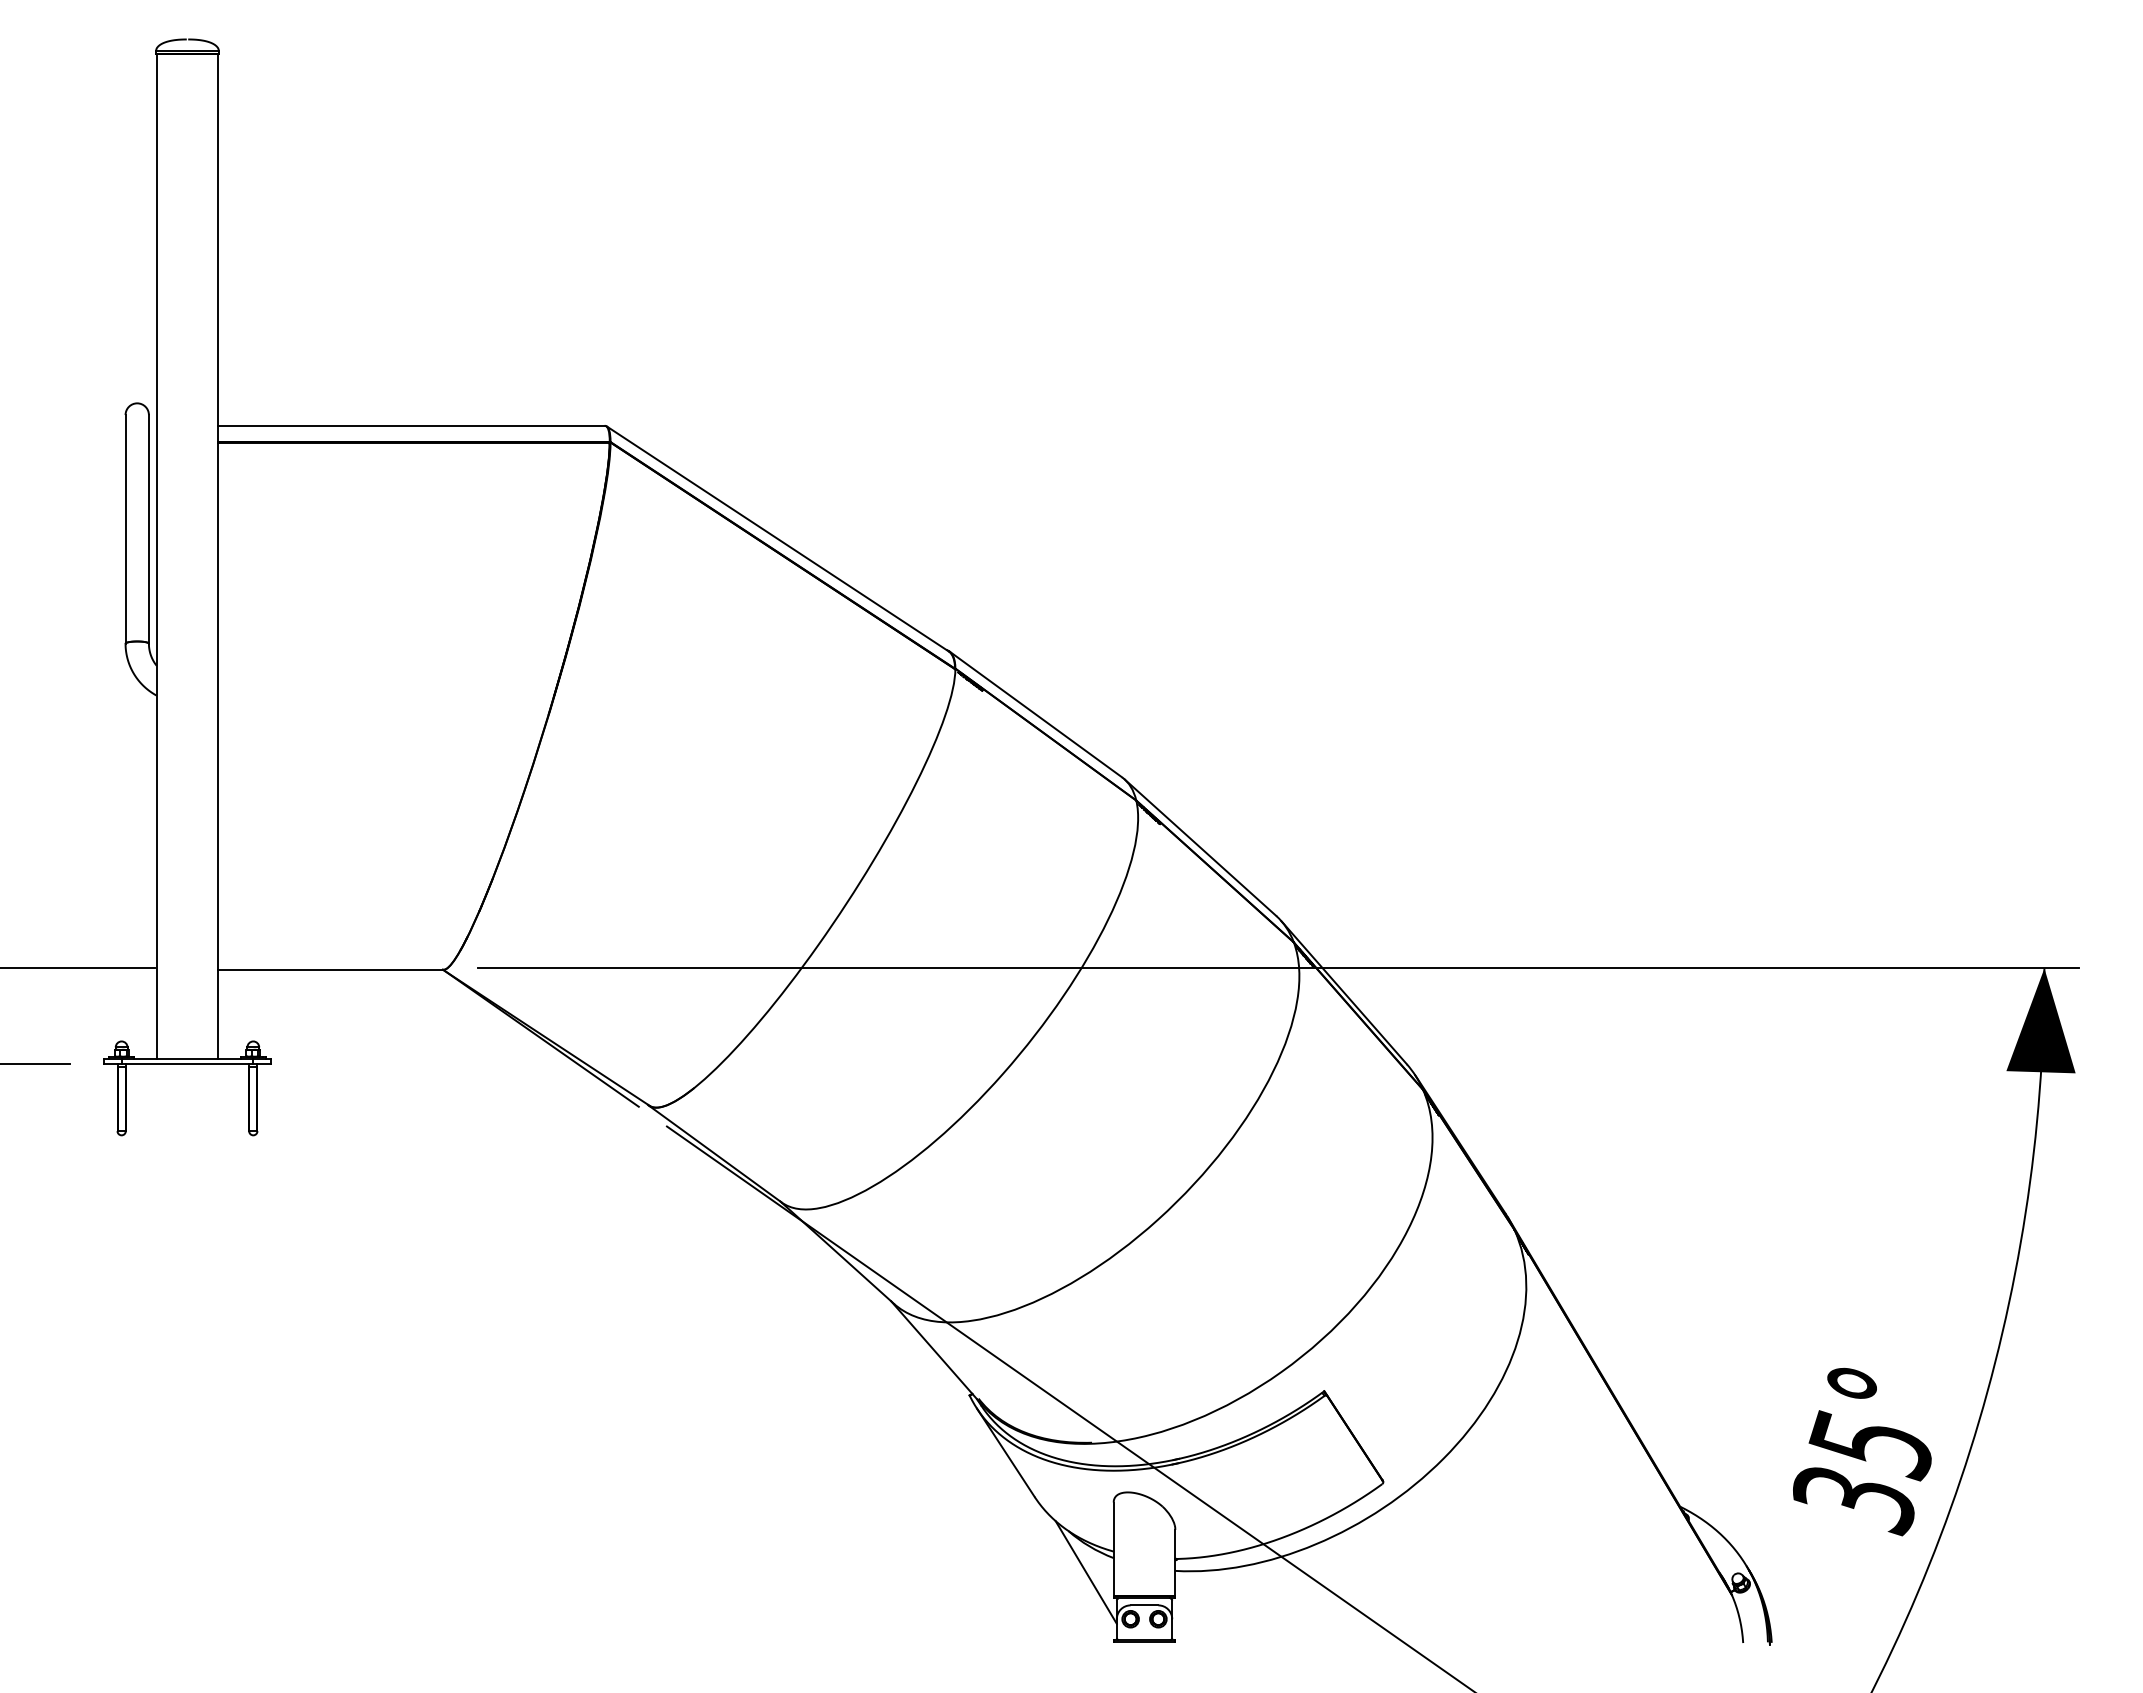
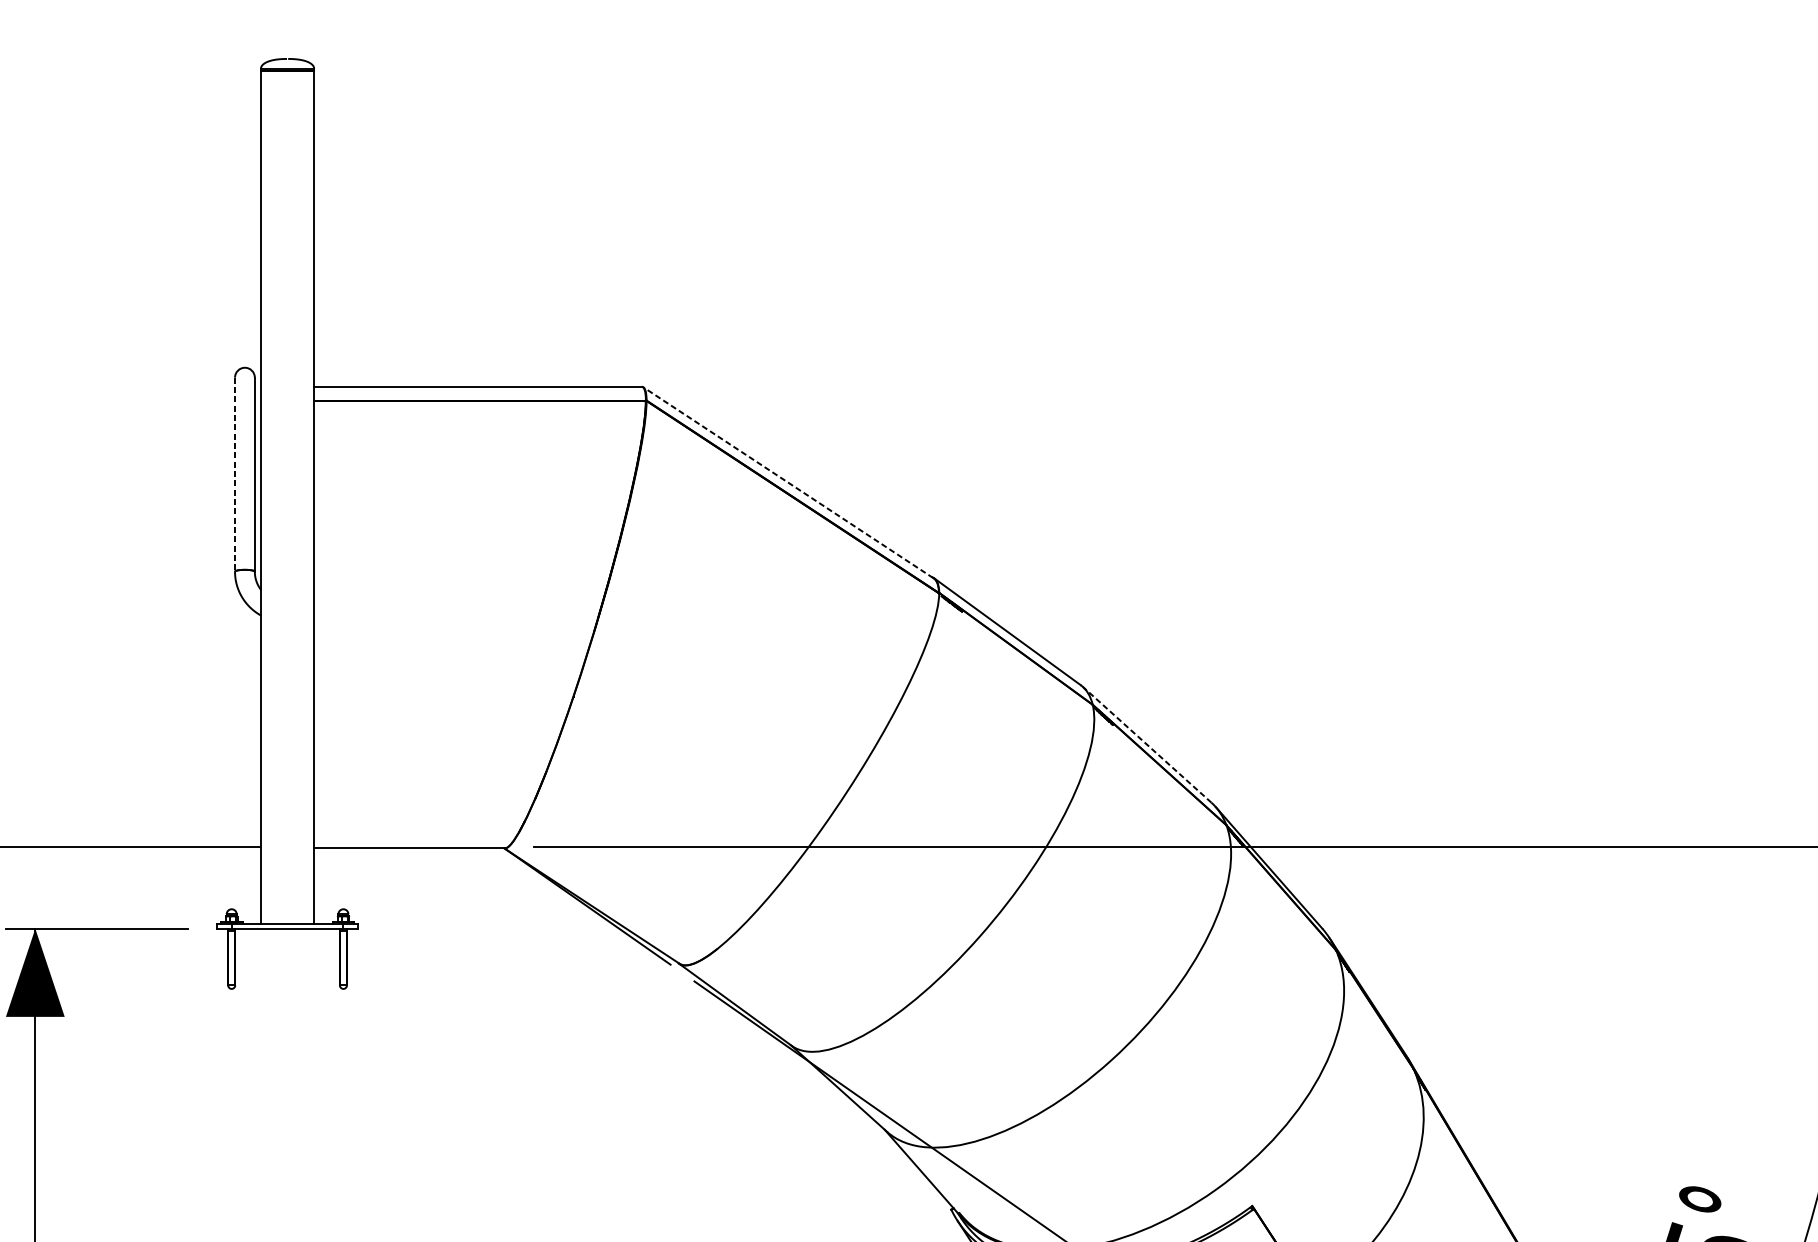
line: (125, 529) -> (234, 474), solid -> dashed
line: (777, 538) -> (788, 482), solid -> dashed
line: (1200, 847) -> (1147, 744), solid -> dashed

